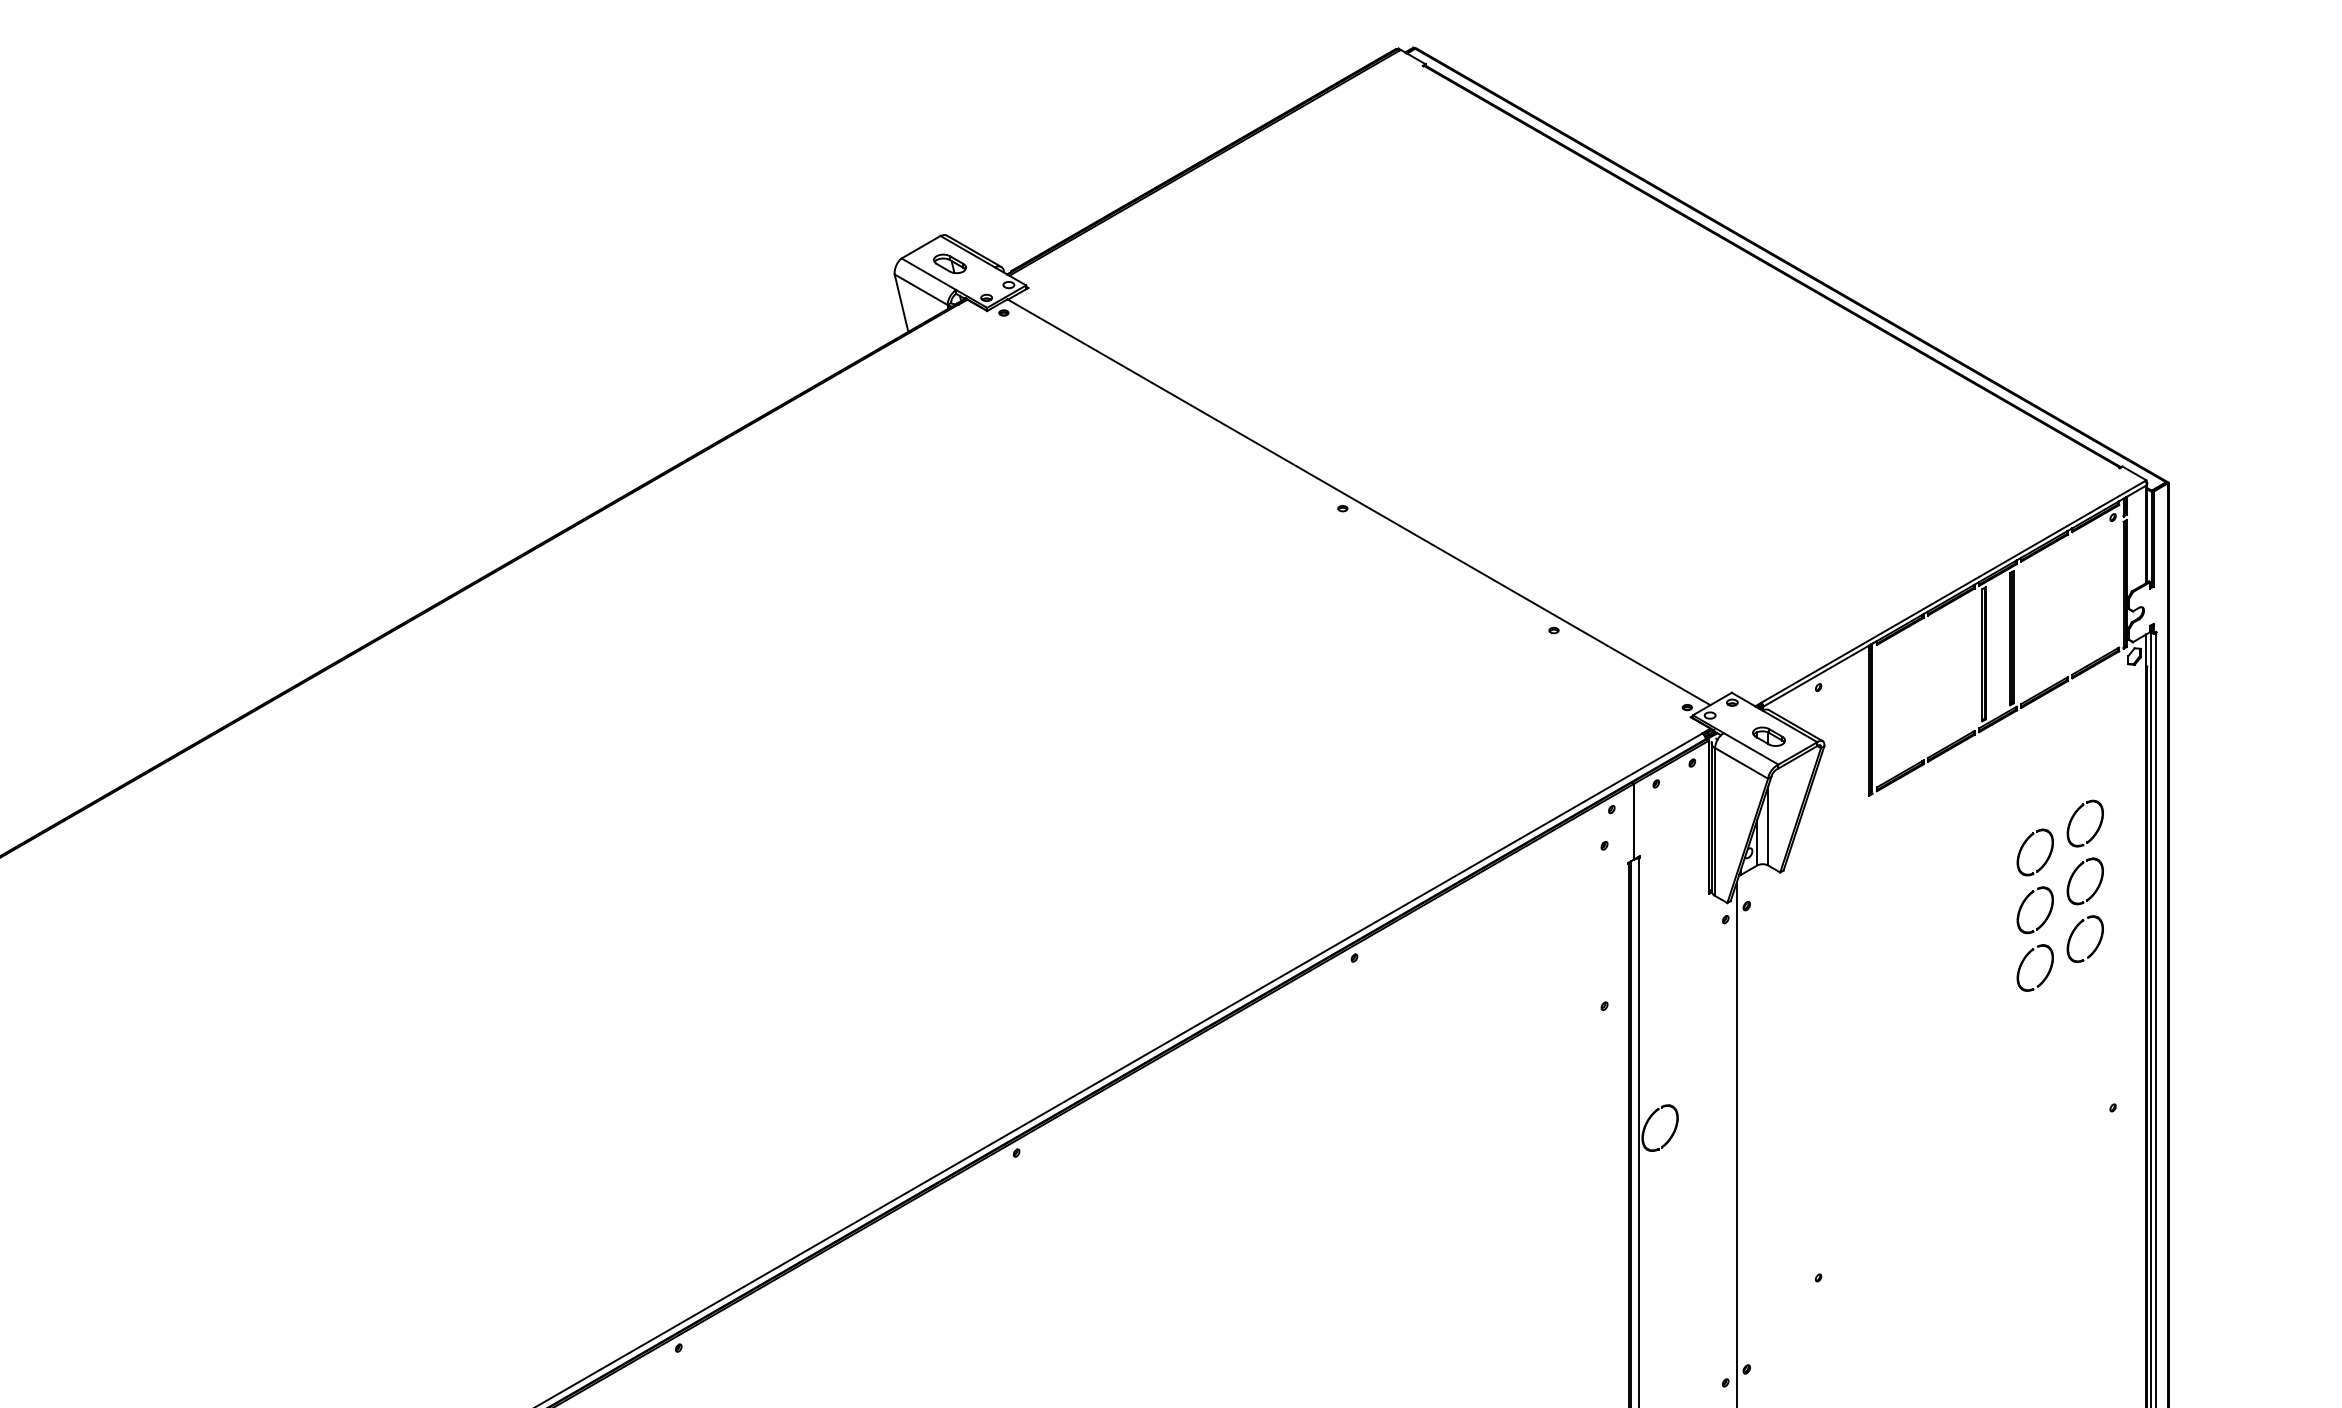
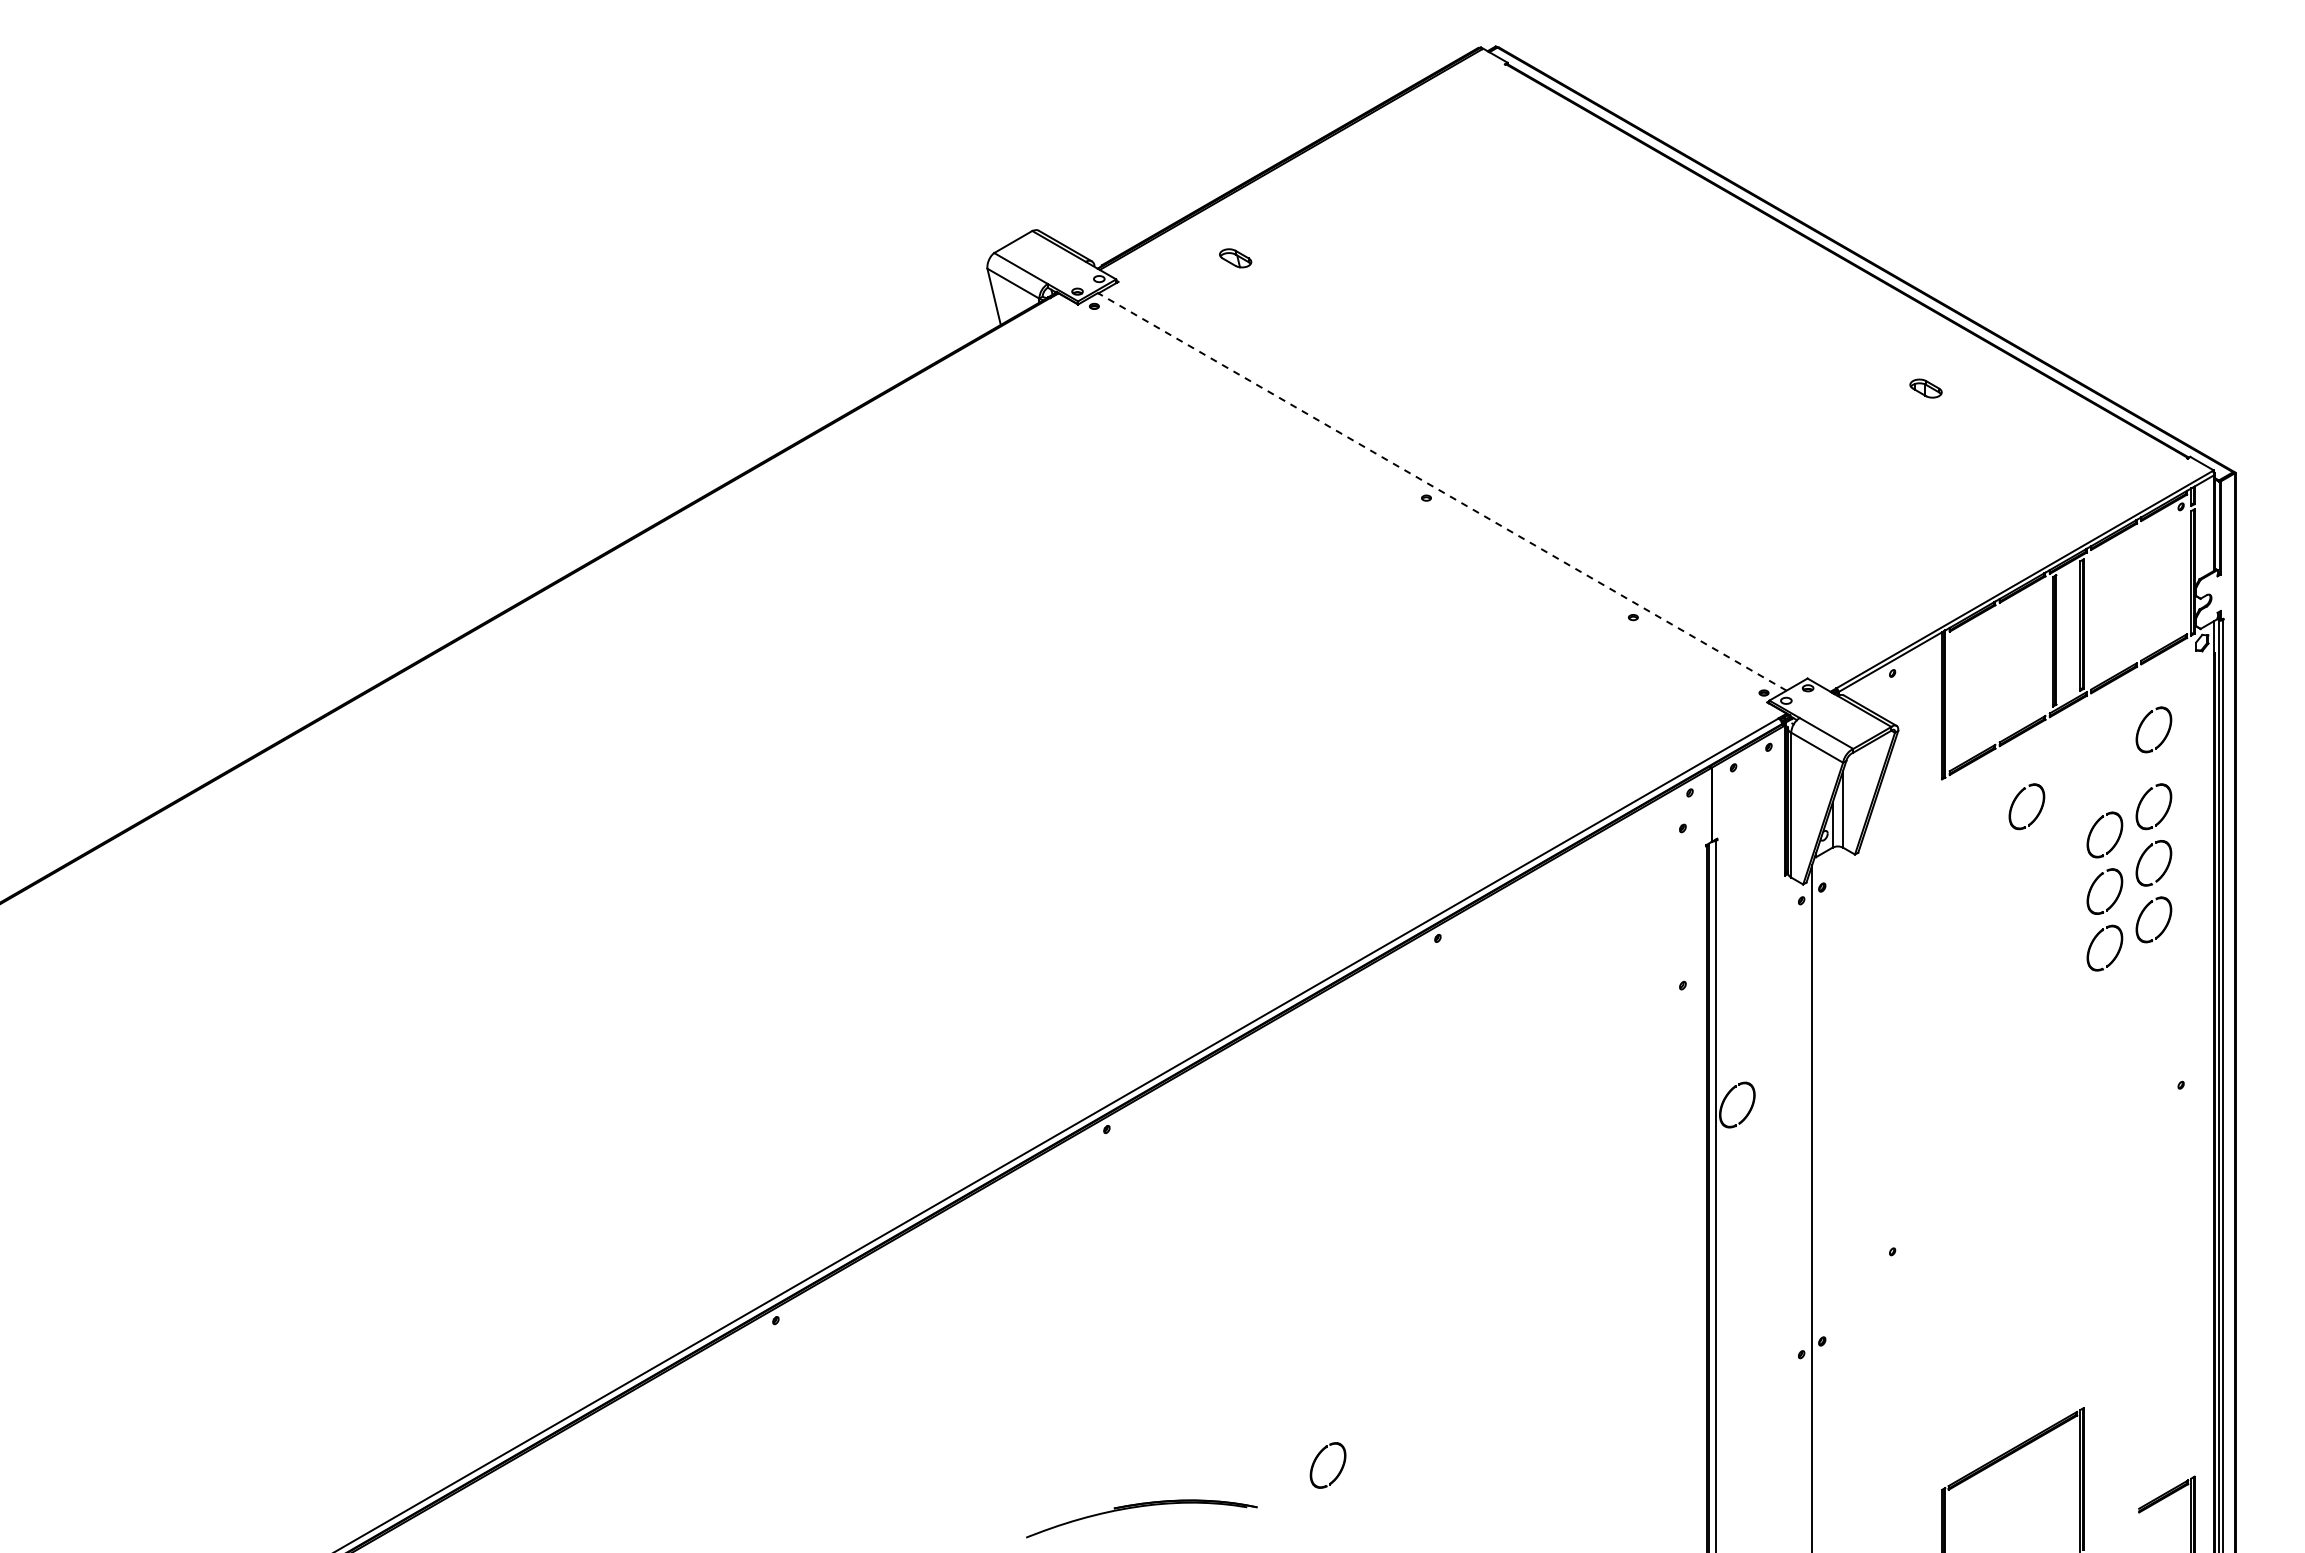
part: (949, 264) -> (1235, 258), moved
line: (1359, 501) -> (1442, 491), solid -> dashed
part: (1768, 736) -> (1925, 388), moved
part: (2075, 736) -> (2144, 721), added
part: (1944, 818) -> (2015, 801), added

